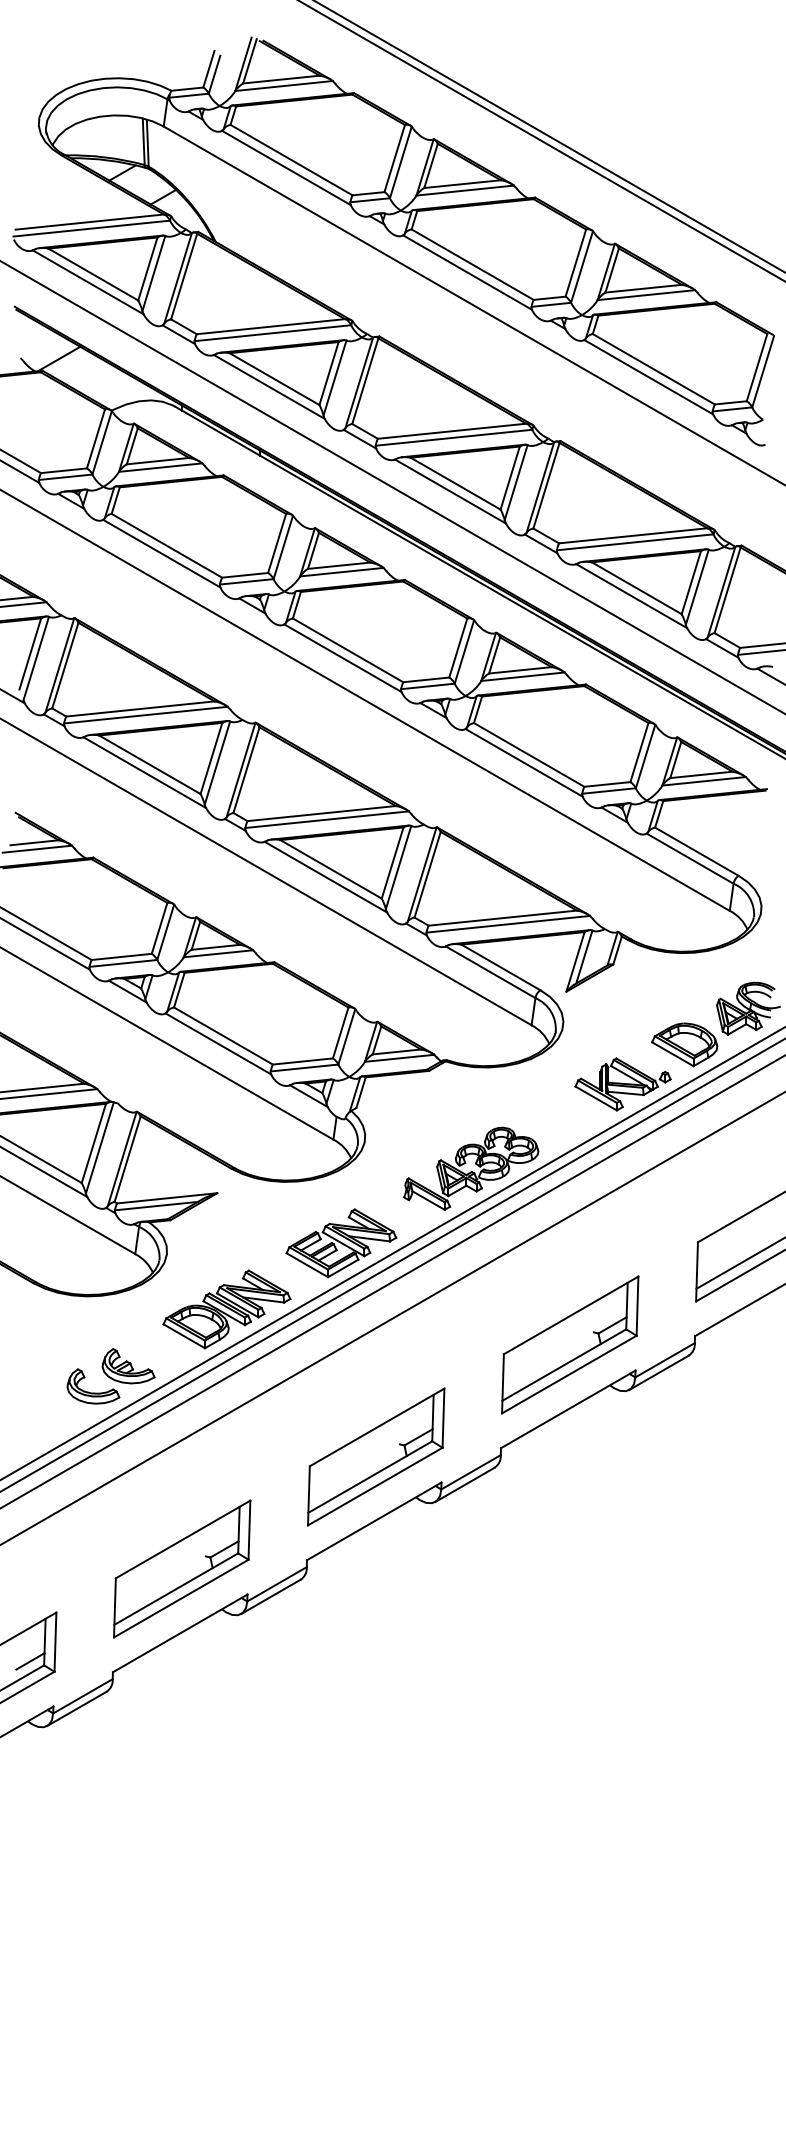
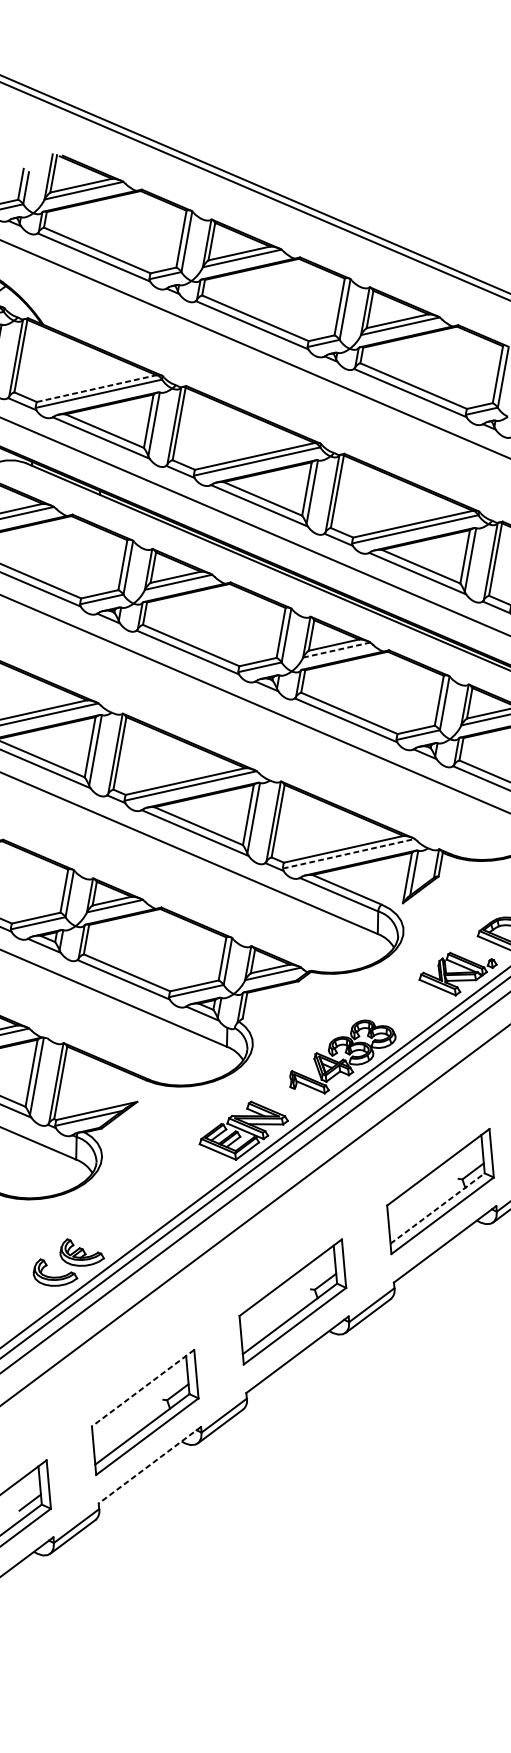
line: (270, 326) -> (96, 388), solid -> dashed
line: (523, 676) -> (337, 649), solid -> dashed
line: (508, 924) -> (349, 853), solid -> dashed
part: (226, 1309) -> (156, 1196), removed
line: (564, 1364) -> (437, 1208), solid -> dashed
line: (183, 1539) -> (143, 1388), solid -> dashed
line: (180, 1633) -> (150, 1465), solid -> dashed

